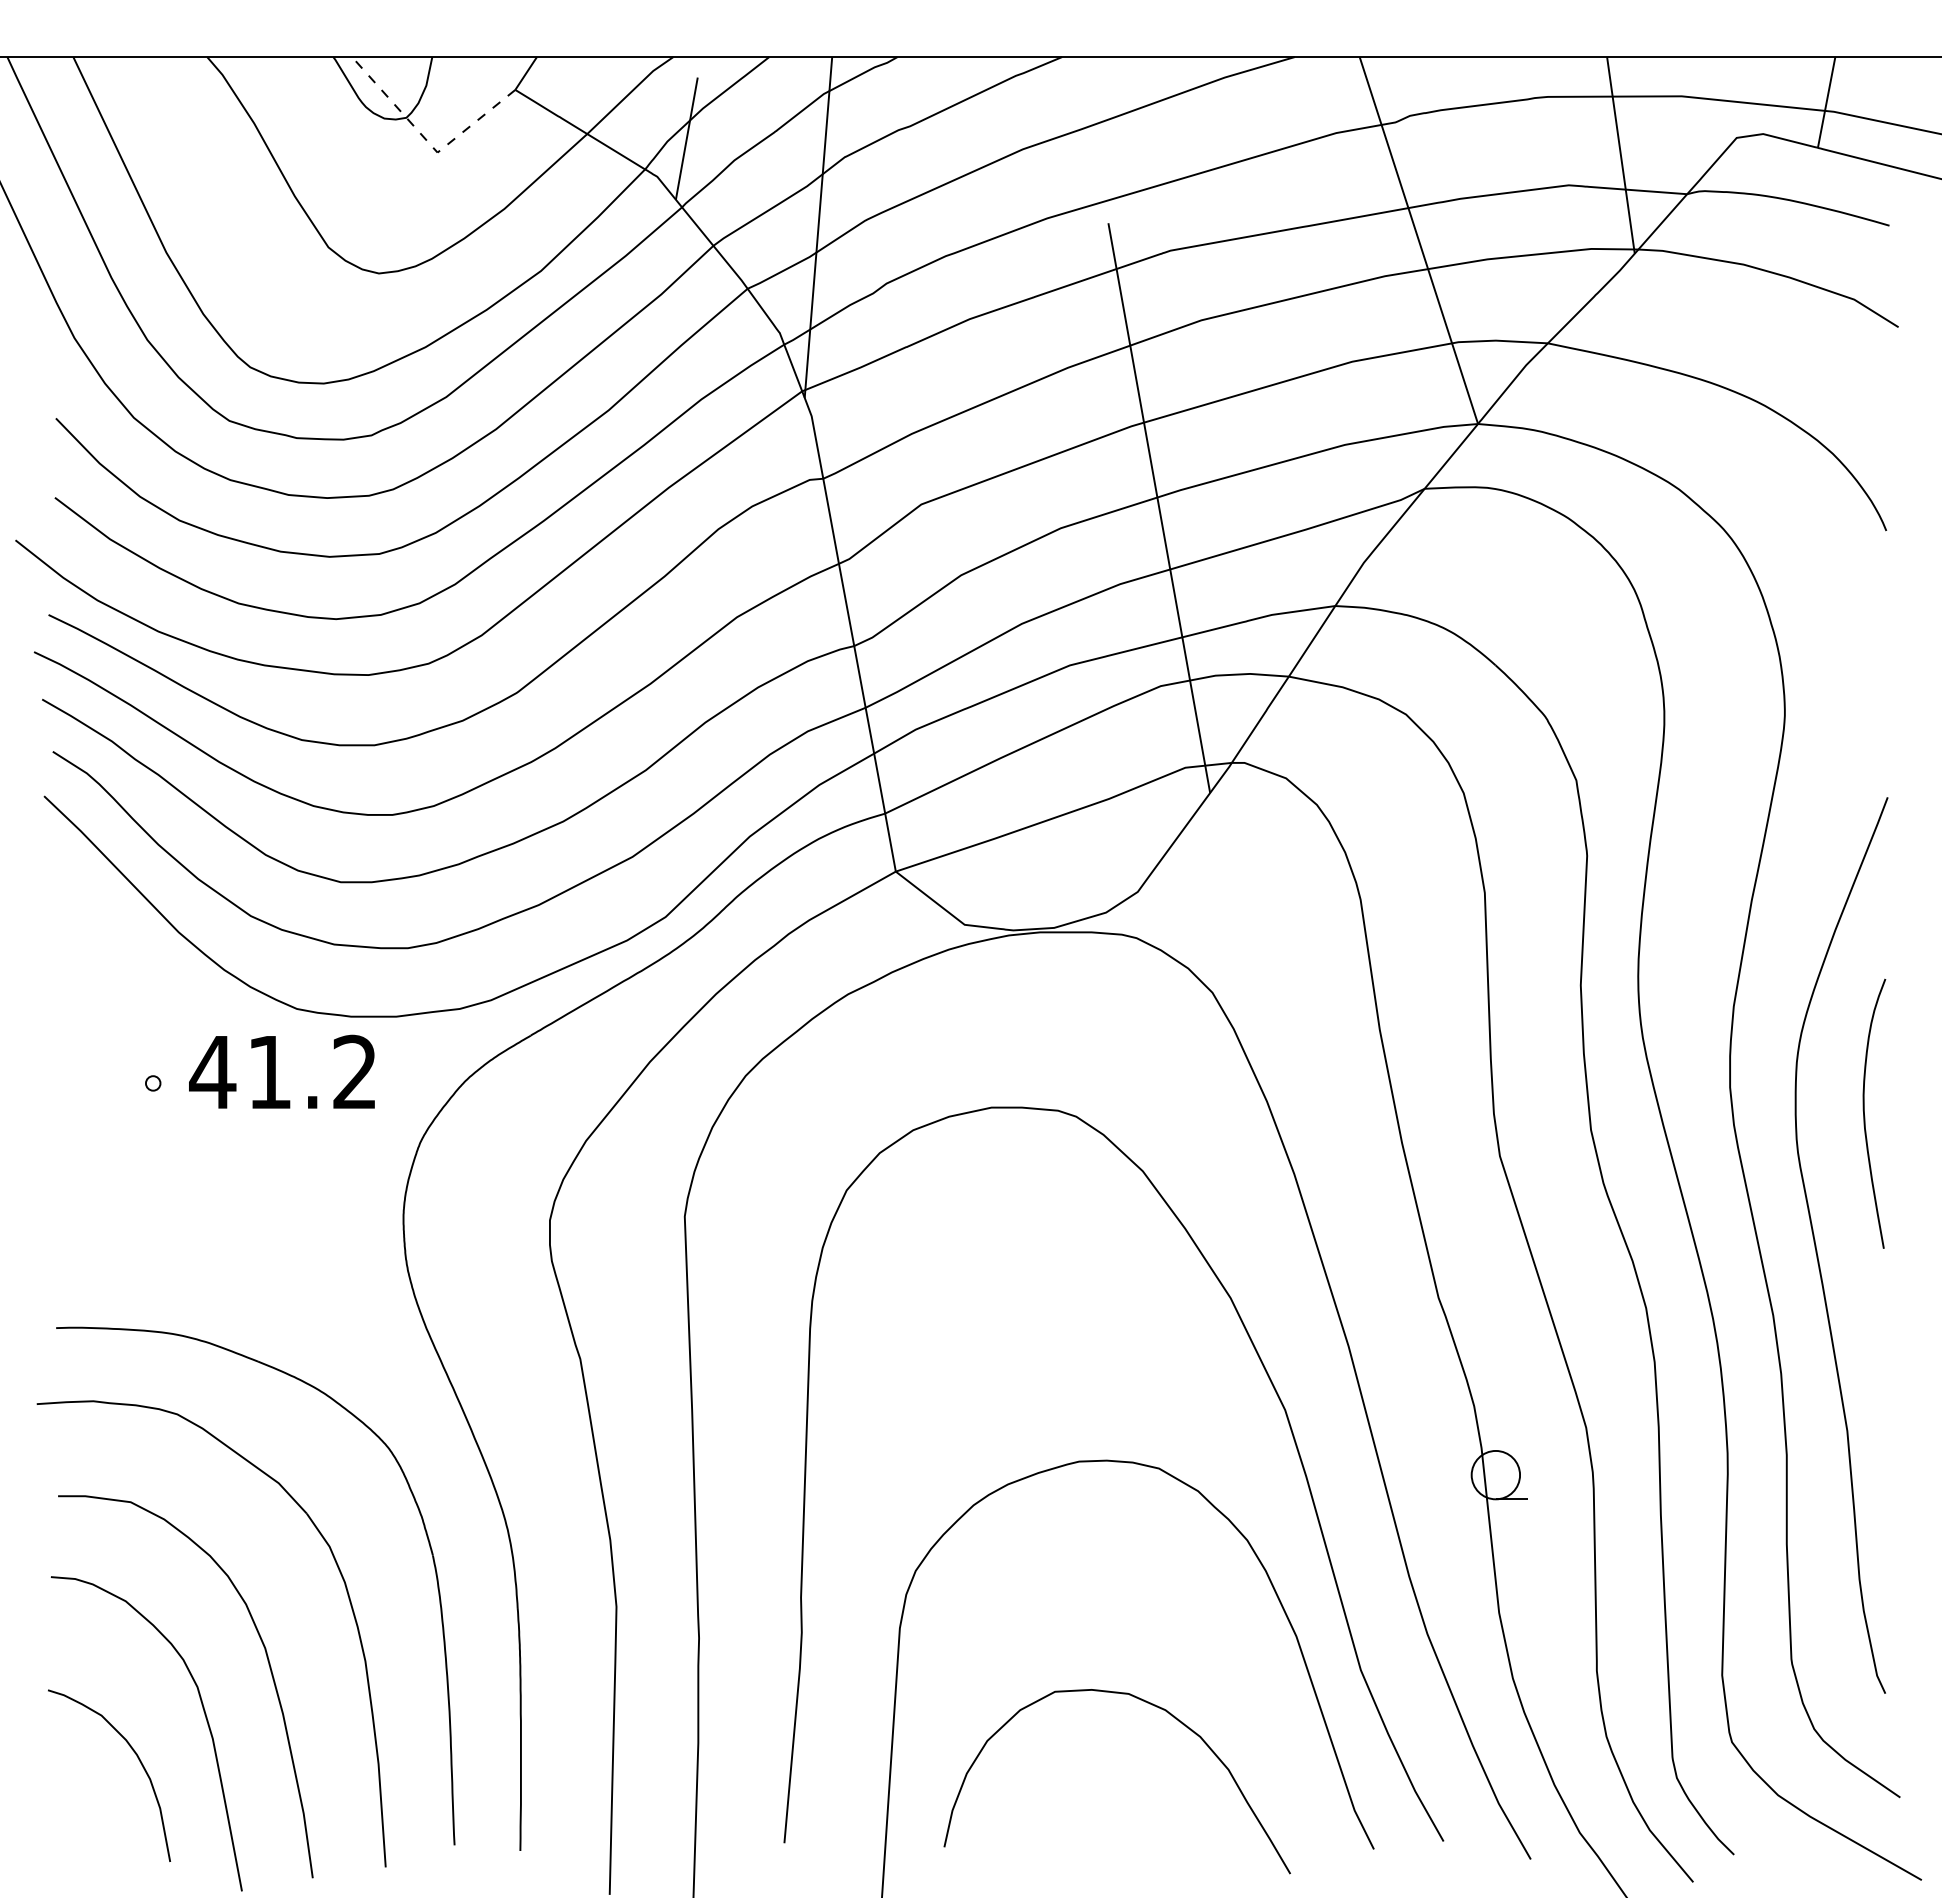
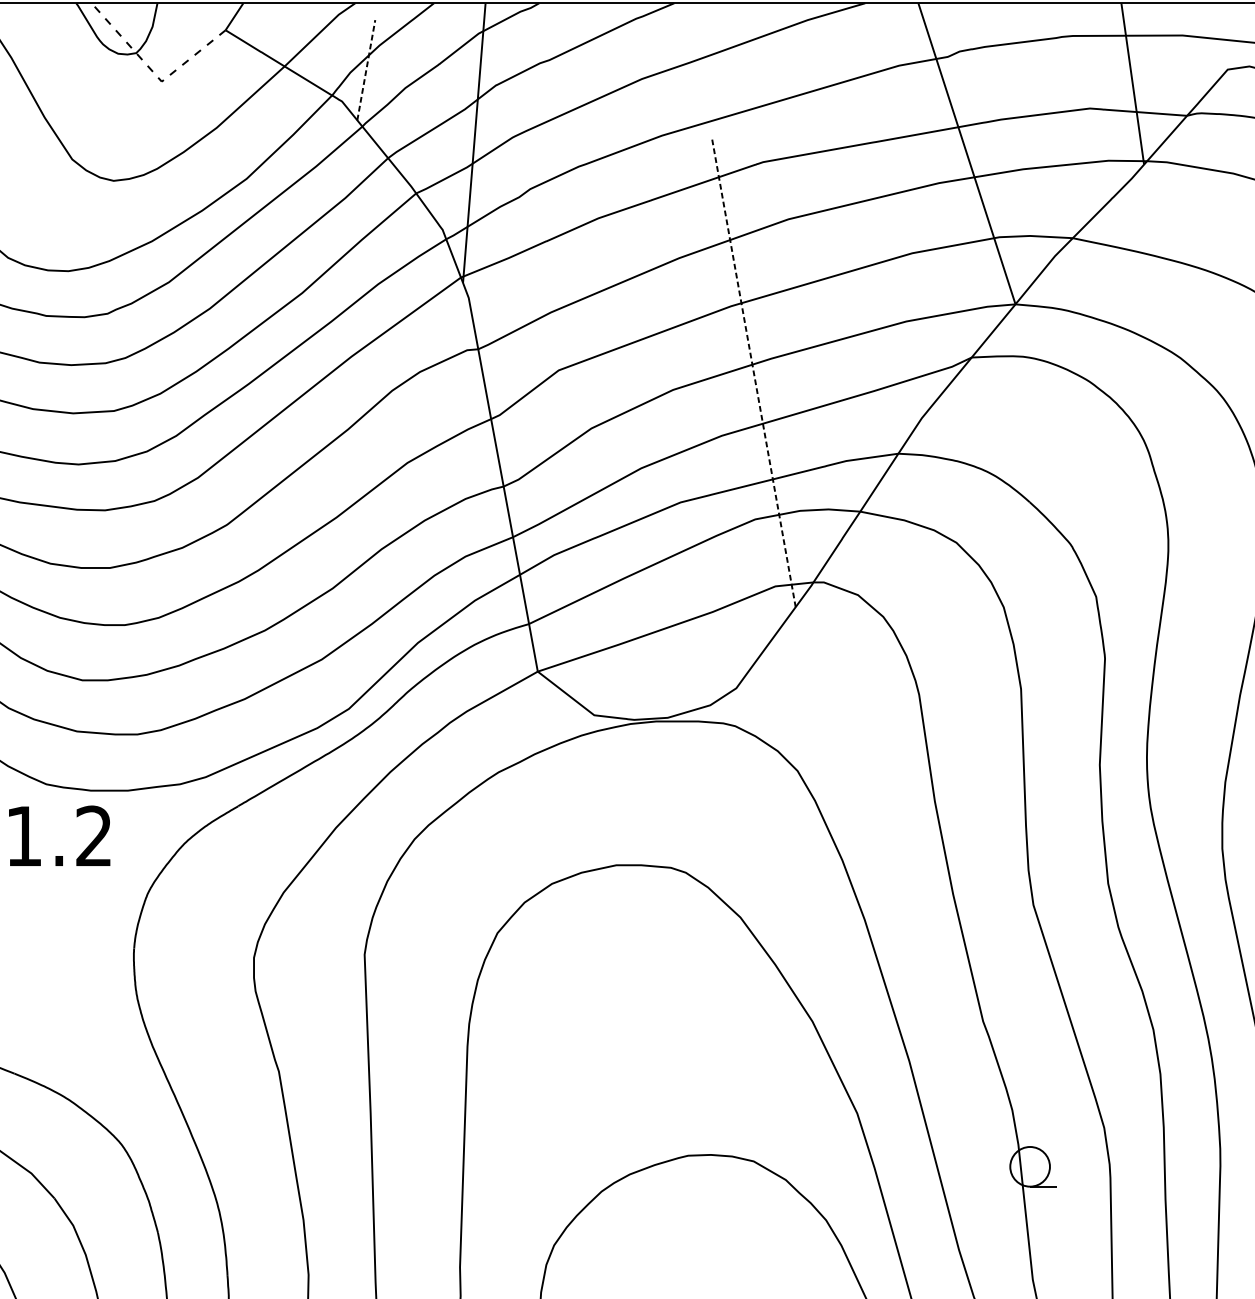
line: (686, 138) -> (366, 70), solid -> dashed
line: (1159, 507) -> (754, 372), solid -> dashed

